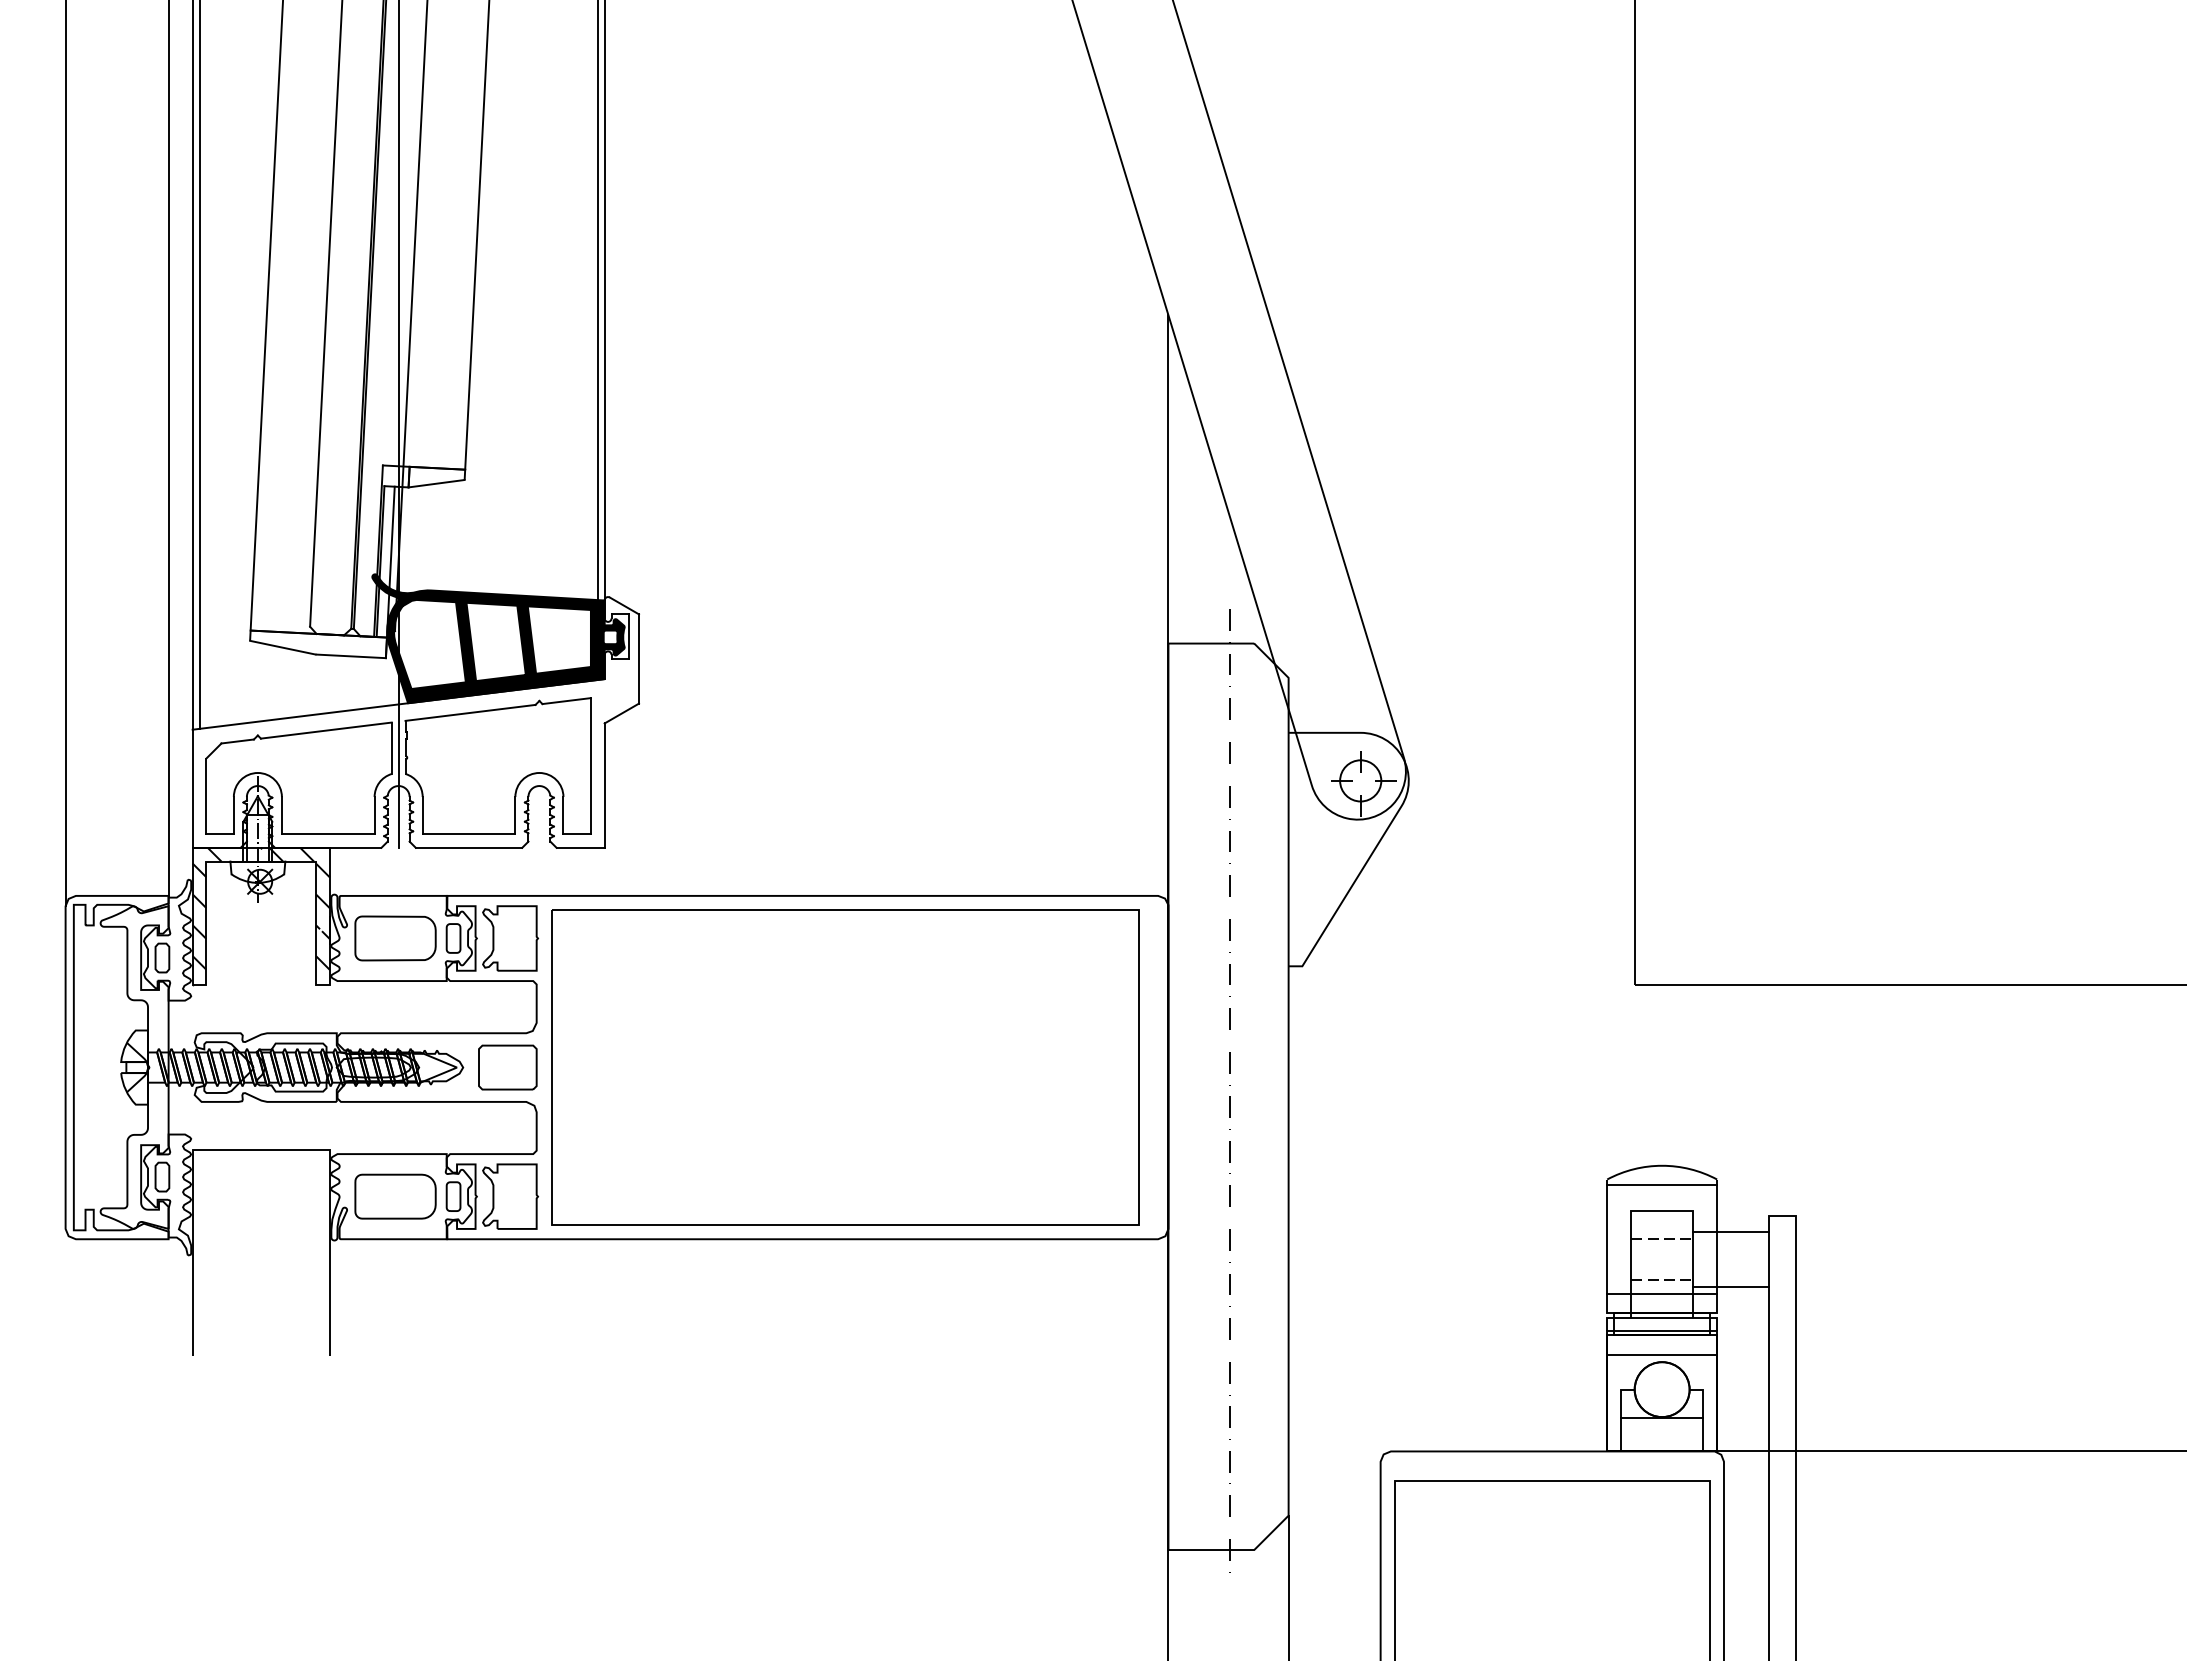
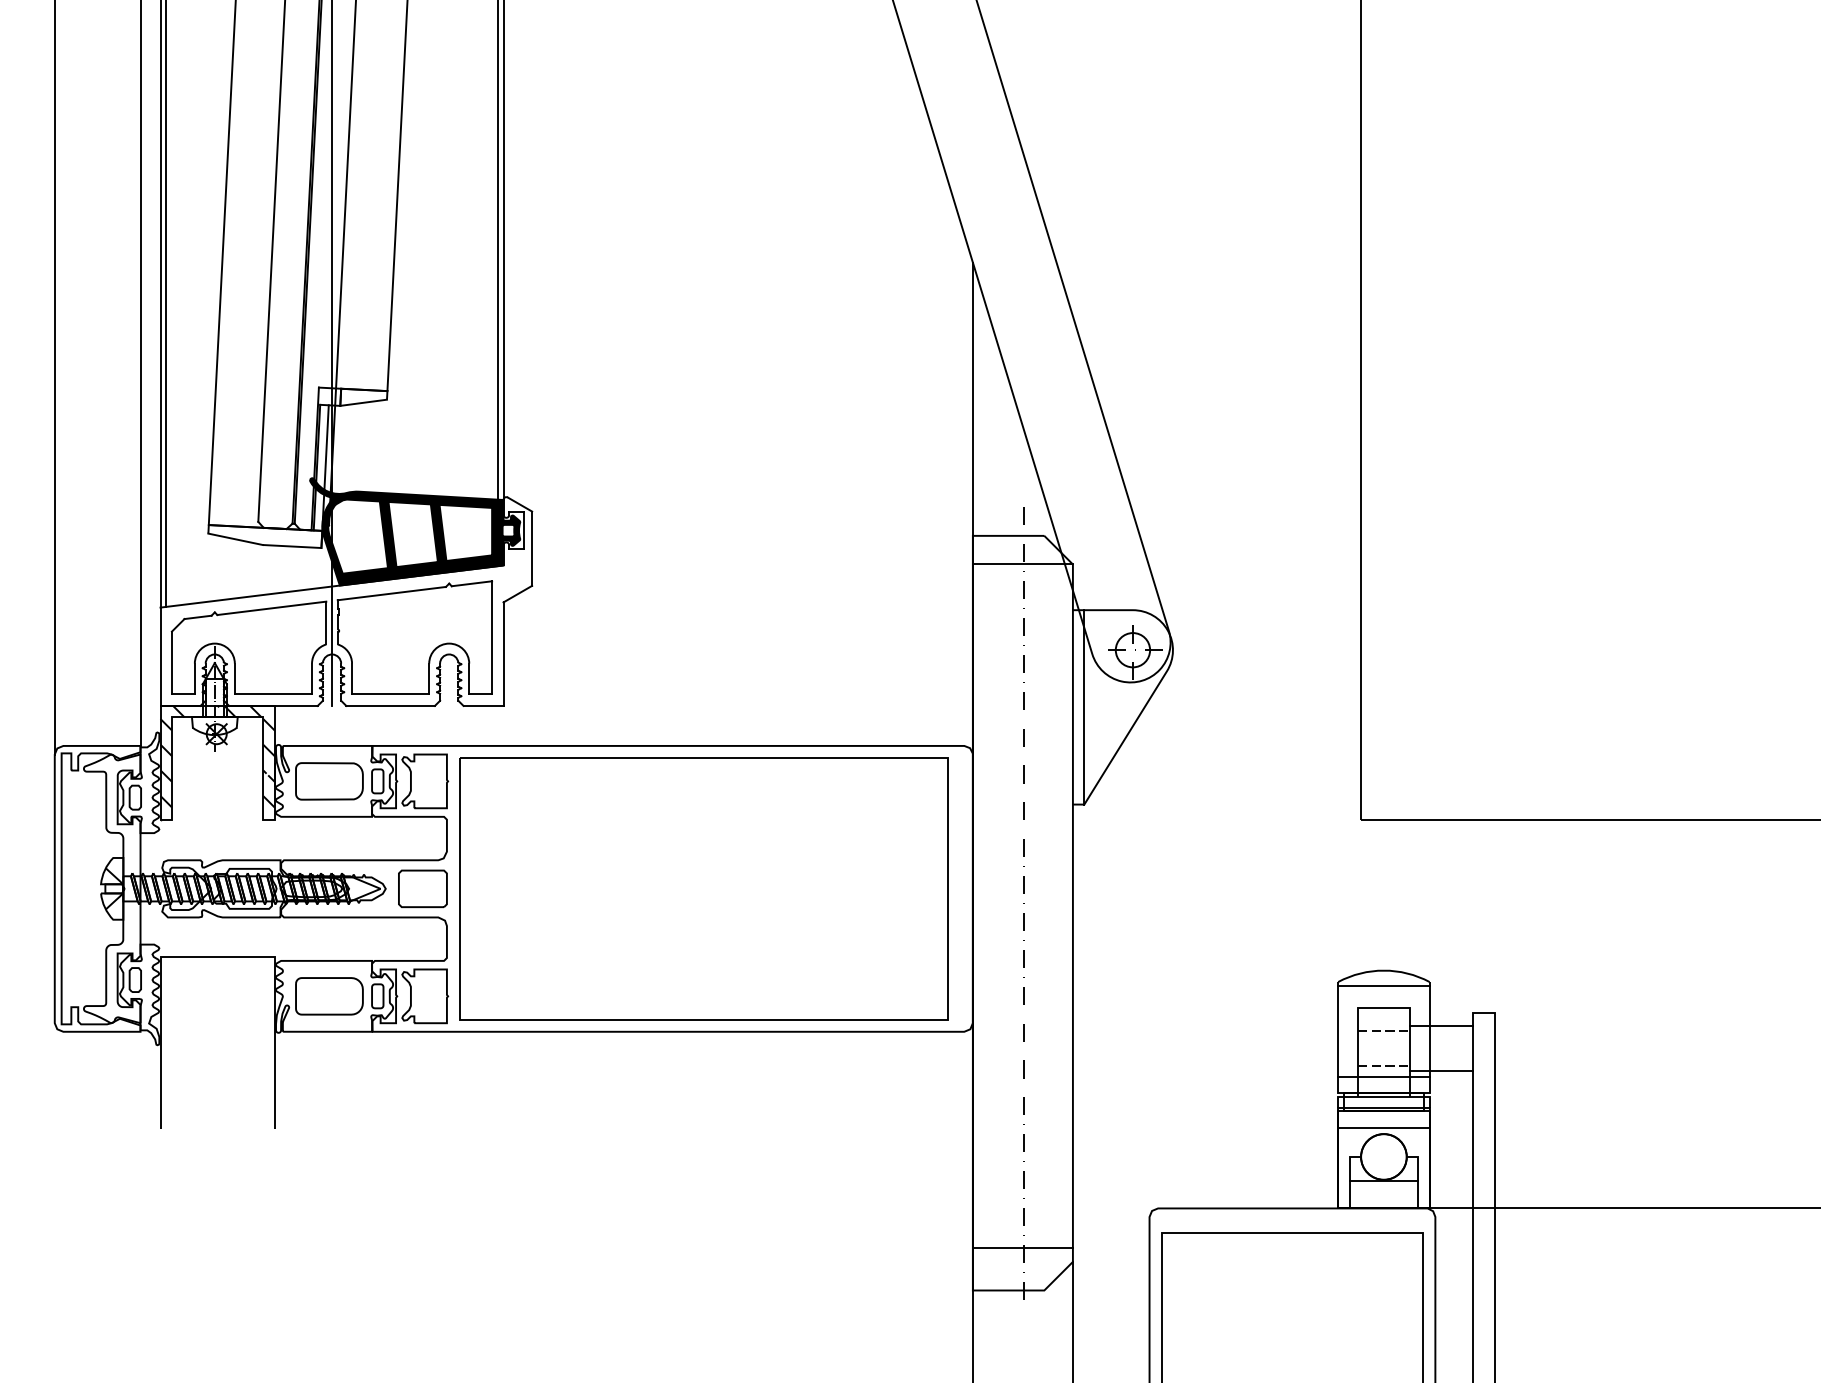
line: (1228, 677) -> (1022, 564), added
line: (1302, 849) -> (1084, 707), added
line: (1228, 1498) -> (1022, 1247), added

